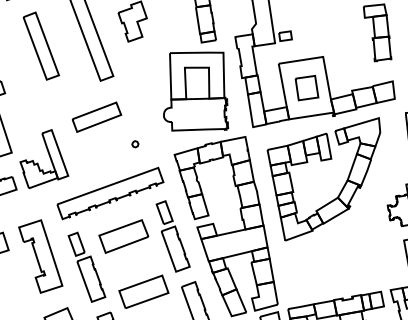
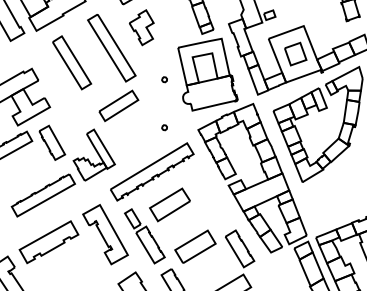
part: (146, 87) -> (164, 79), added
part: (96, 116) -> (118, 105), moved
part: (171, 236) -> (209, 197), removed

